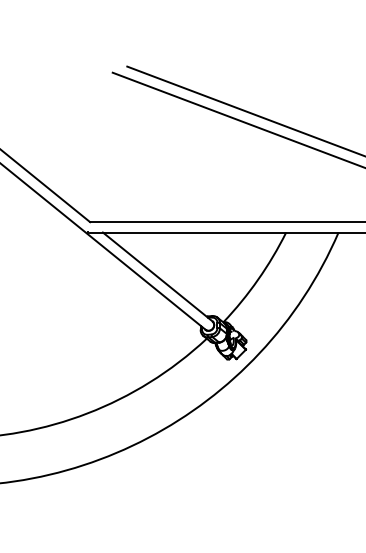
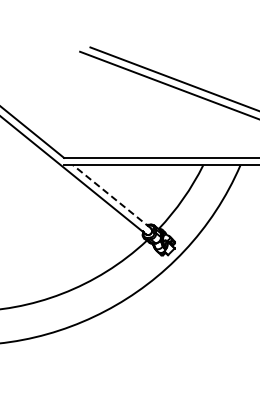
line: (156, 276) -> (111, 196), solid -> dashed

